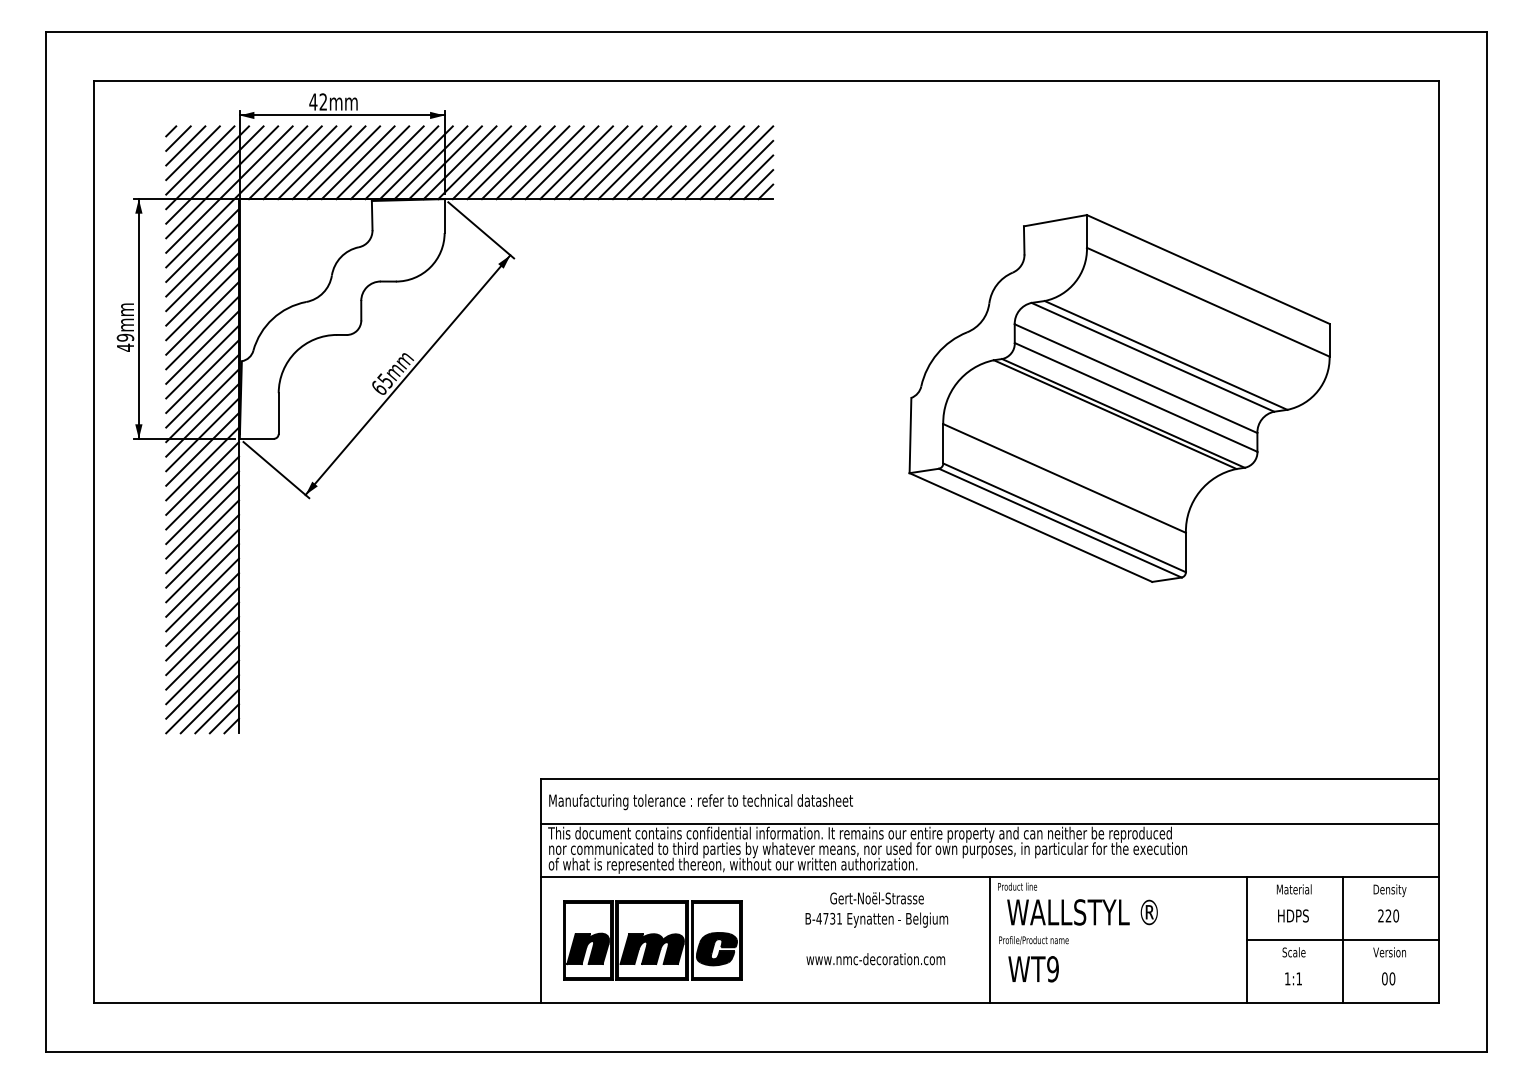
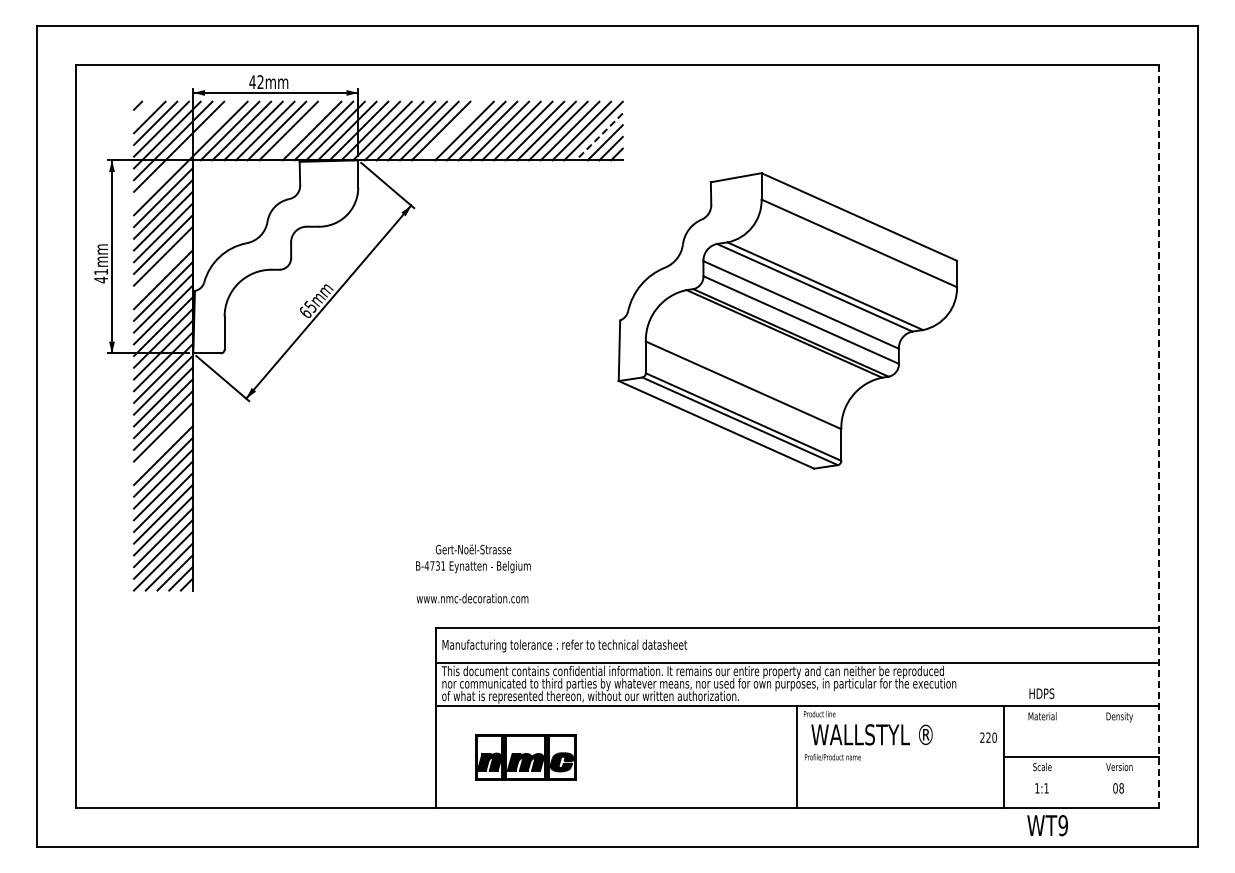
line: (177, 138) -> (143, 111), removed
line: (372, 162) -> (300, 130), removed
line: (561, 162) -> (452, 130), removed
line: (744, 170) -> (599, 137), solid -> dashed
line: (228, 189) -> (184, 152), removed
line: (202, 332) -> (163, 267), removed
text: (125, 337) -> (101, 271), 49mm -> 41mm
part: (1119, 397) -> (787, 320), moved
line: (1438, 542) -> (1158, 436), solid -> dashed
line: (202, 550) -> (163, 443), removed
text: (1292, 915) -> (1041, 693), moved
text: (1388, 915) -> (988, 737), moved
text: (877, 928) -> (473, 573), moved
line: (1342, 939) -> (1081, 756), removed
part: (652, 940) -> (525, 757), size x0.7
text: (1033, 969) -> (1047, 825), moved
text: (1392, 979) -> (1121, 788), 00 -> 08

